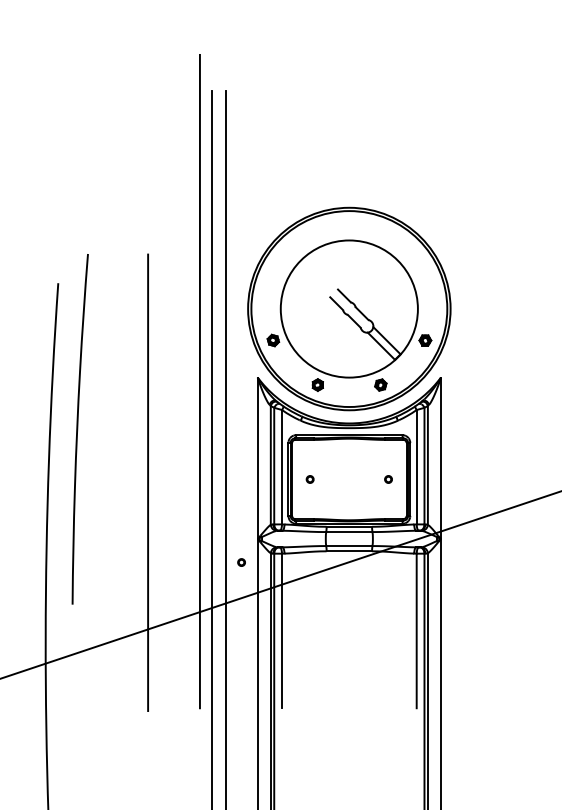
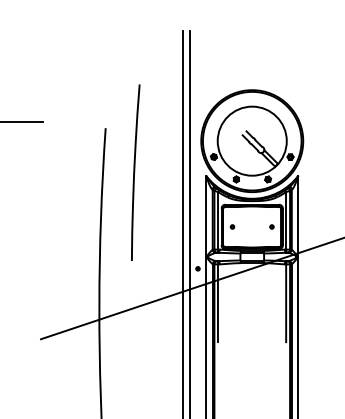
line: (200, 381) -> (177, 177), removed
curve: (79, 428) -> (135, 172), moved
line: (147, 482) -> (150, 228), removed

